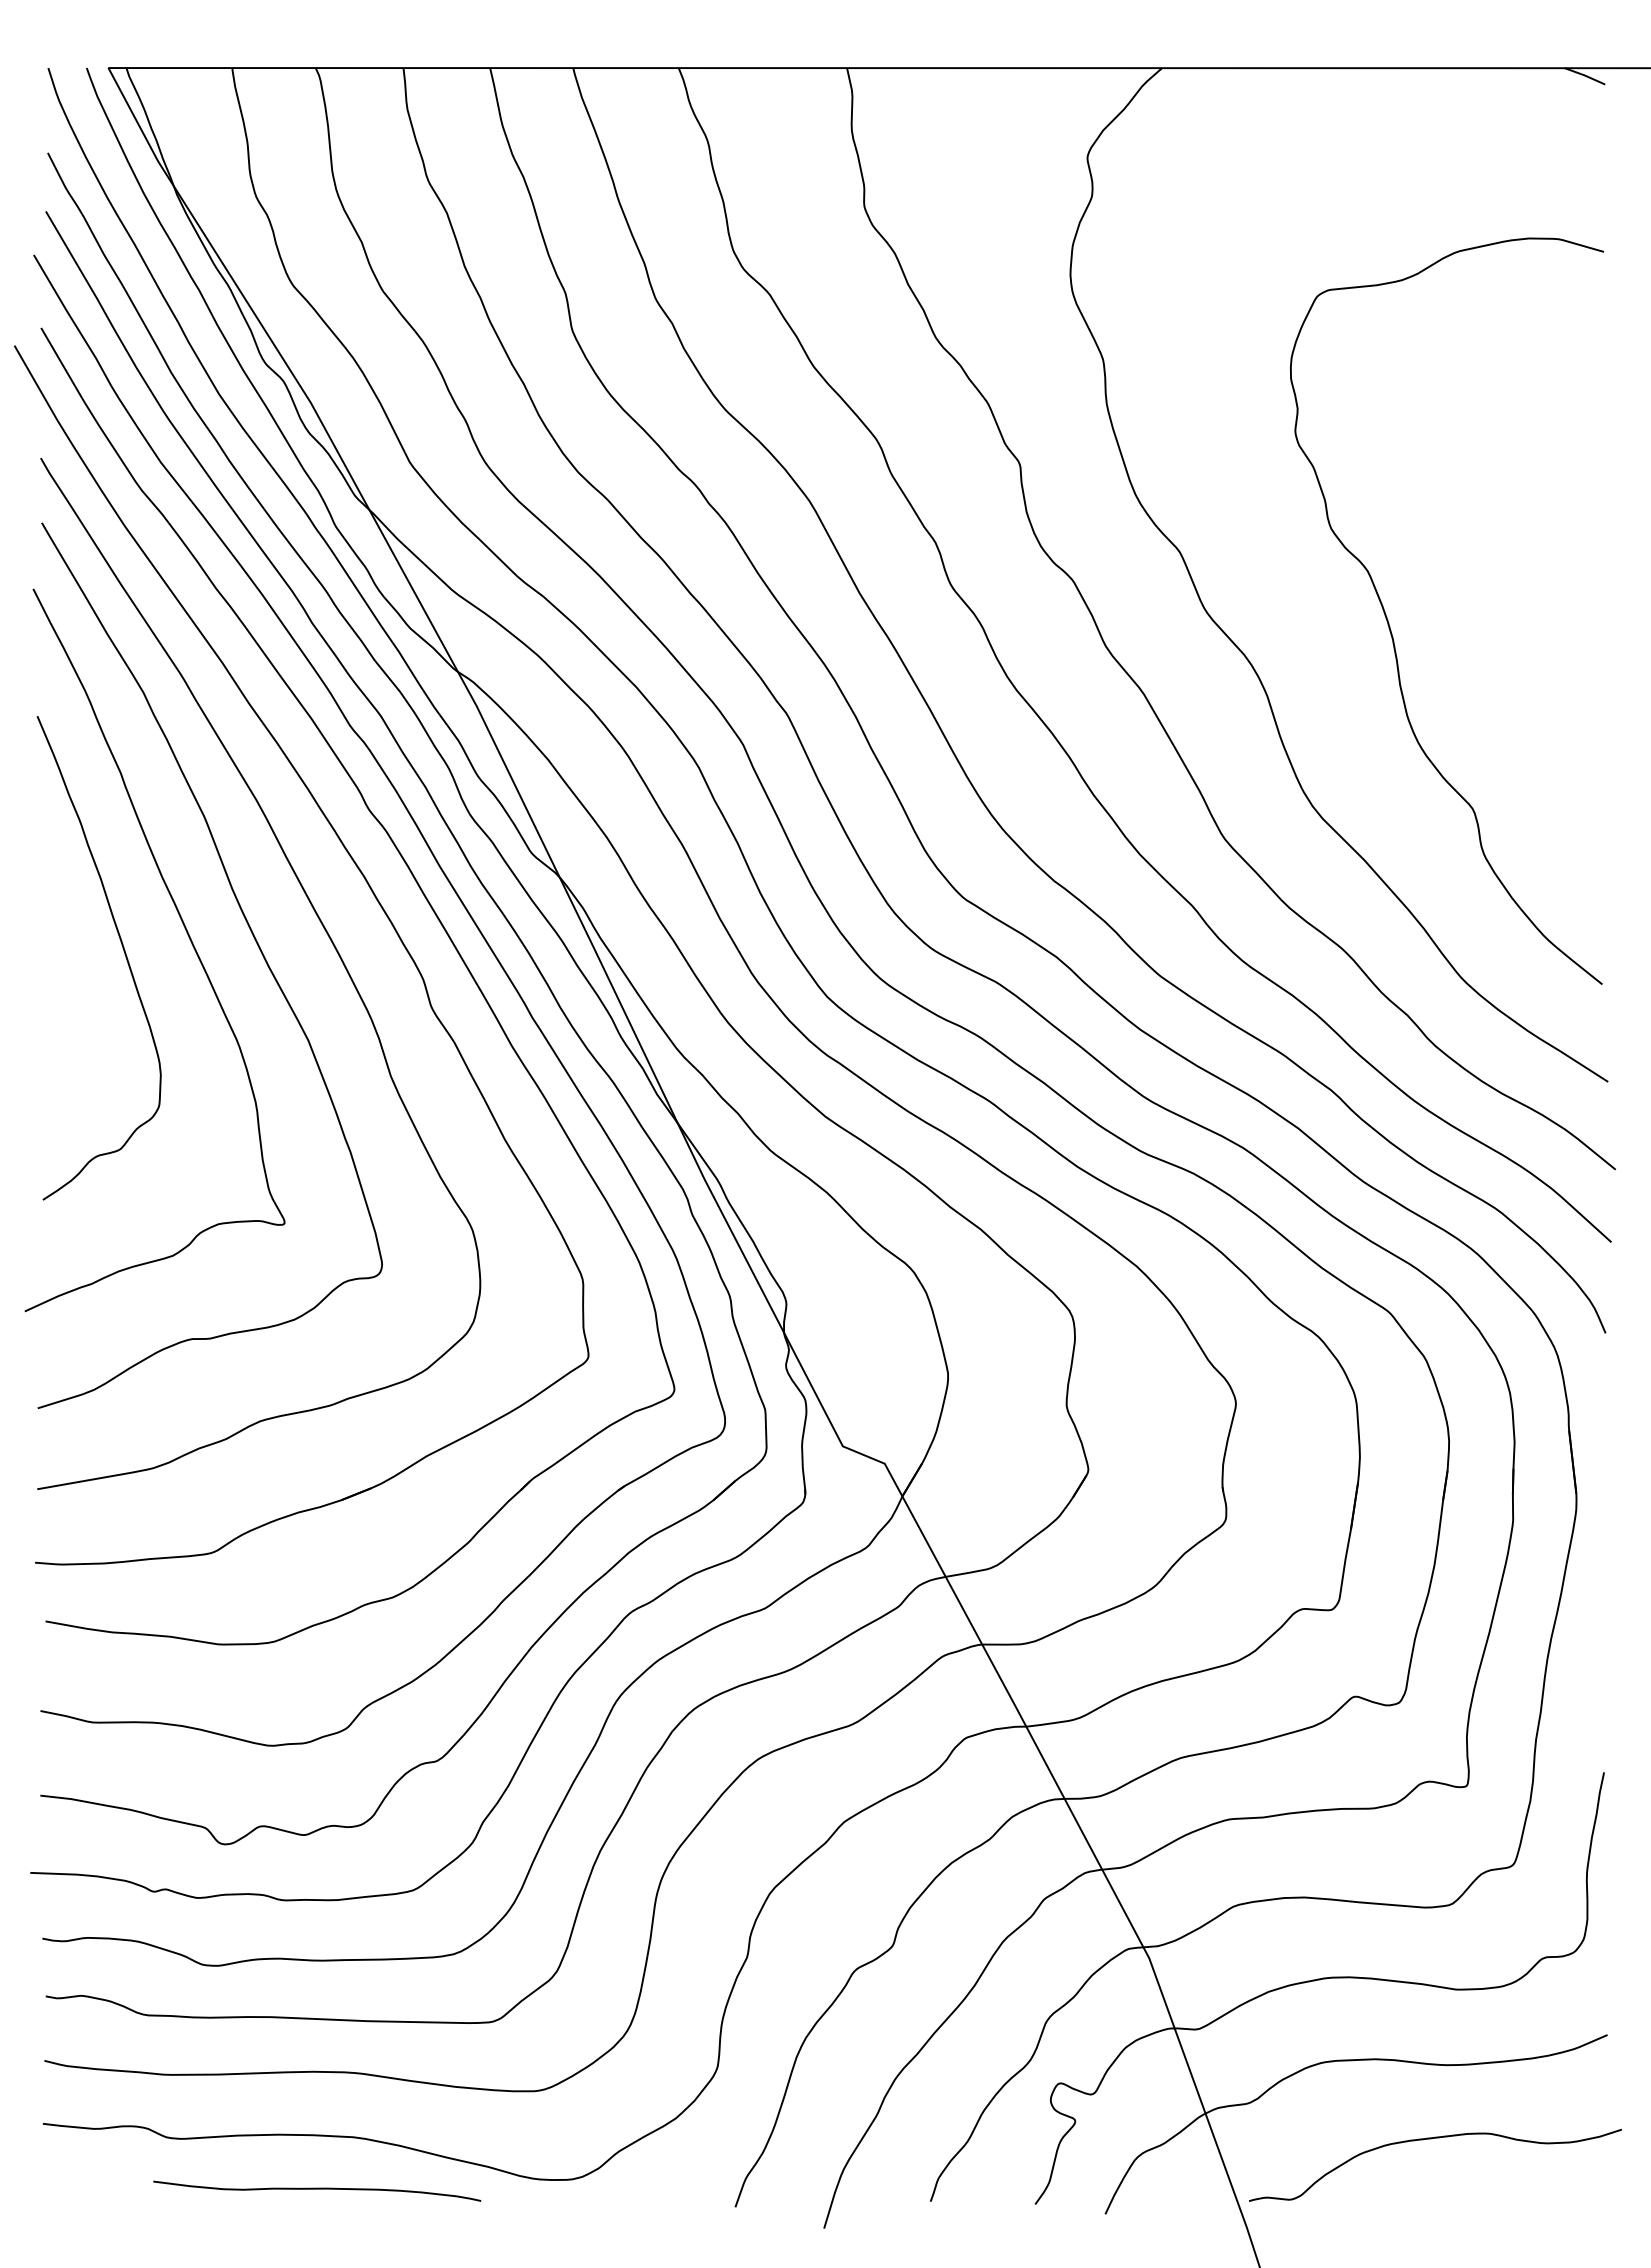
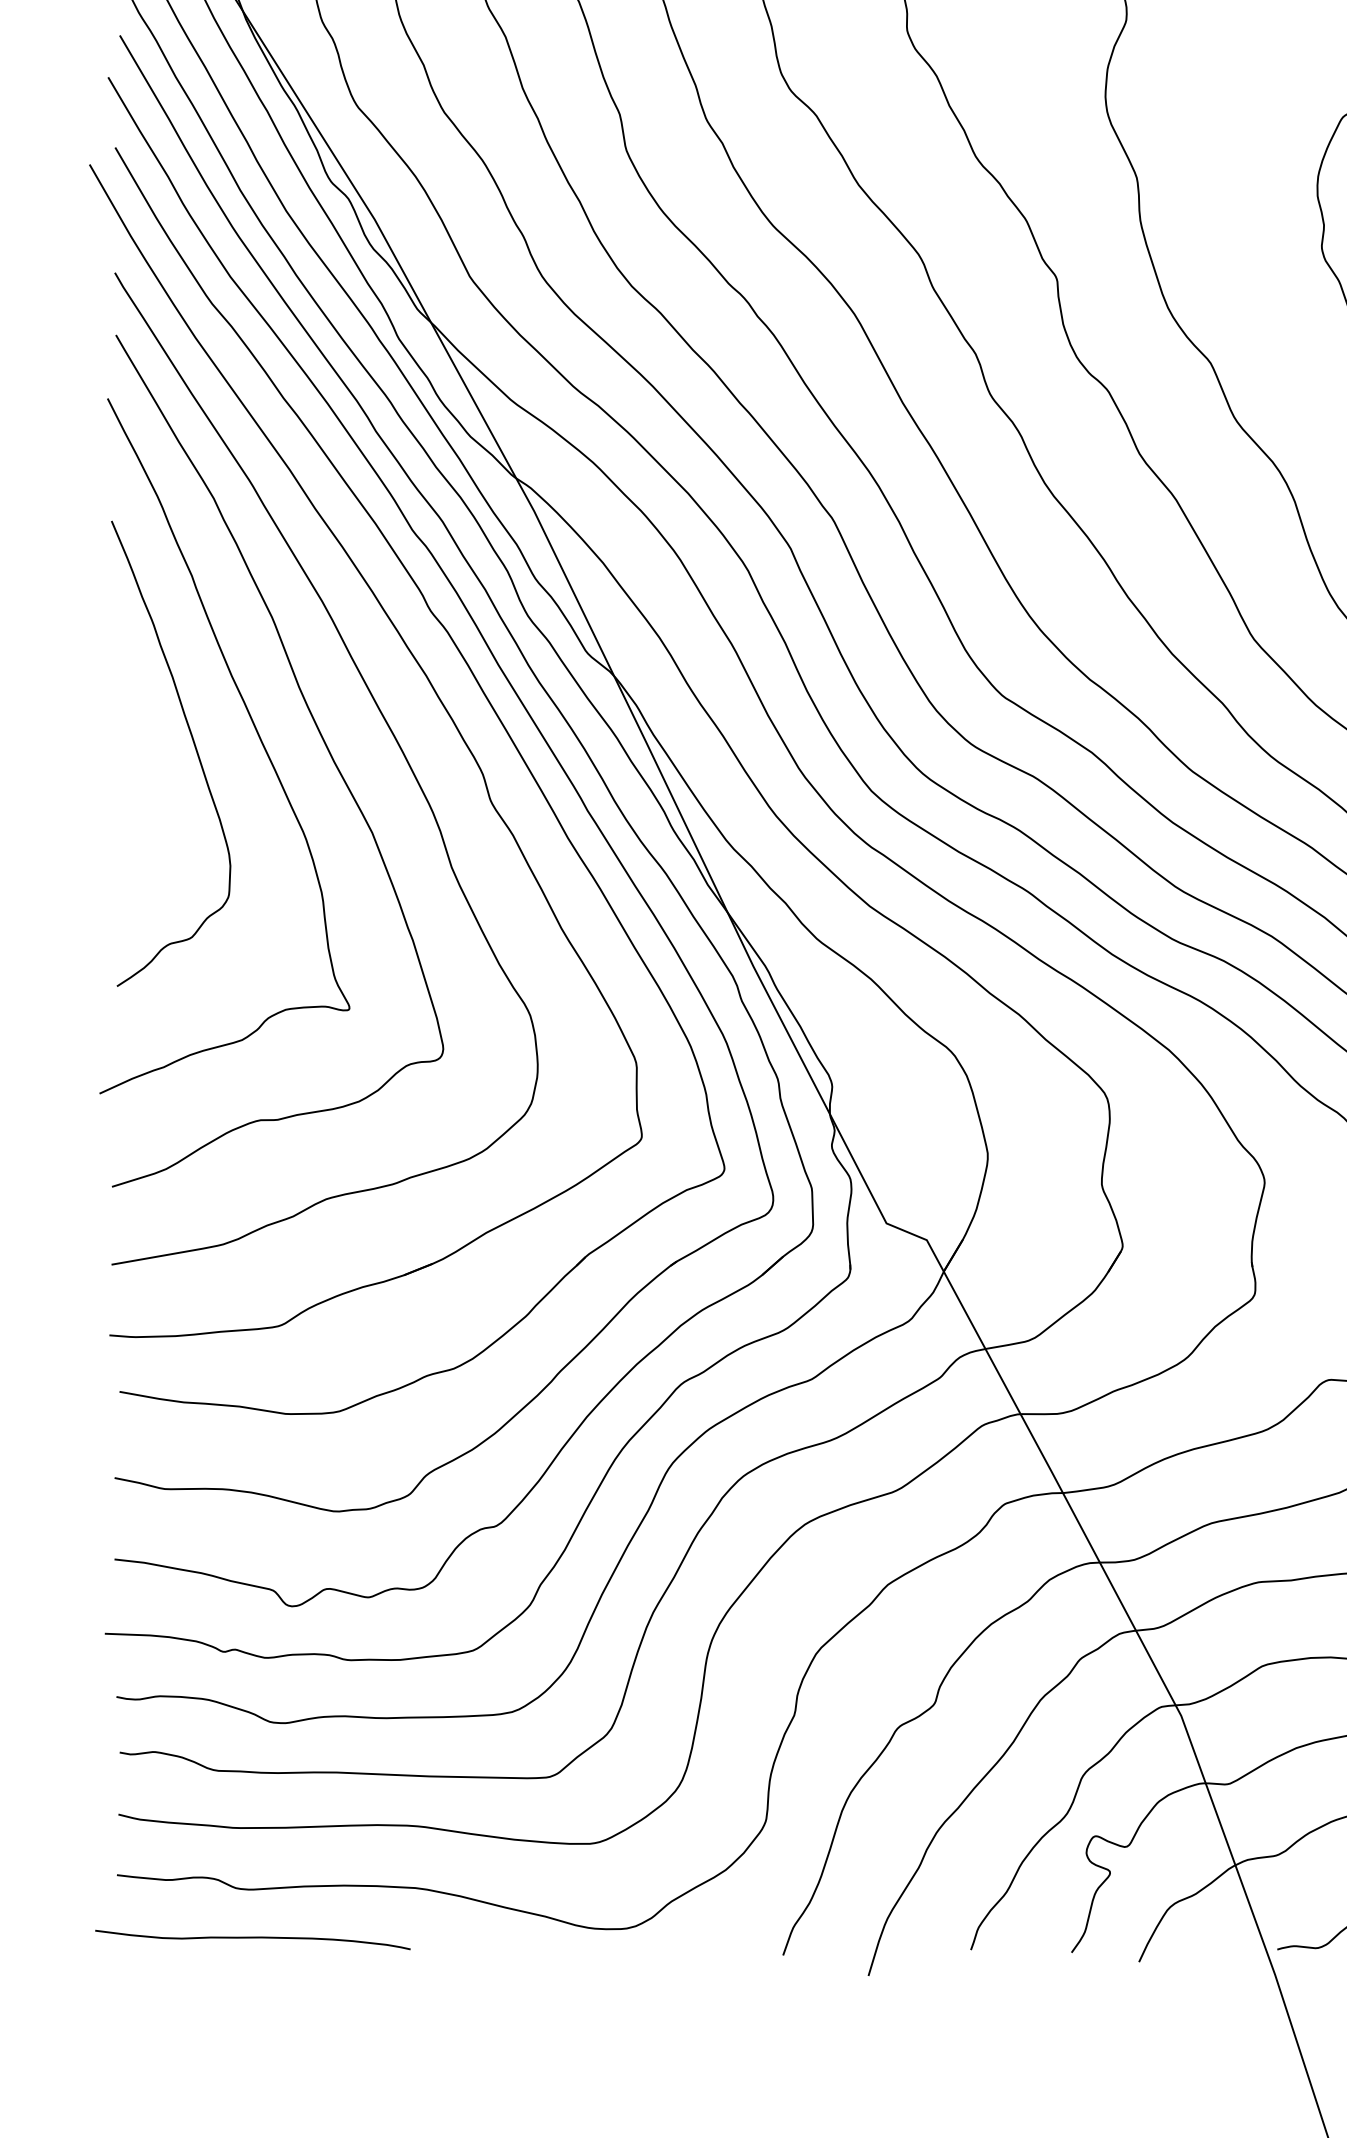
curve: (317, 2189) -> (253, 1938), moved

